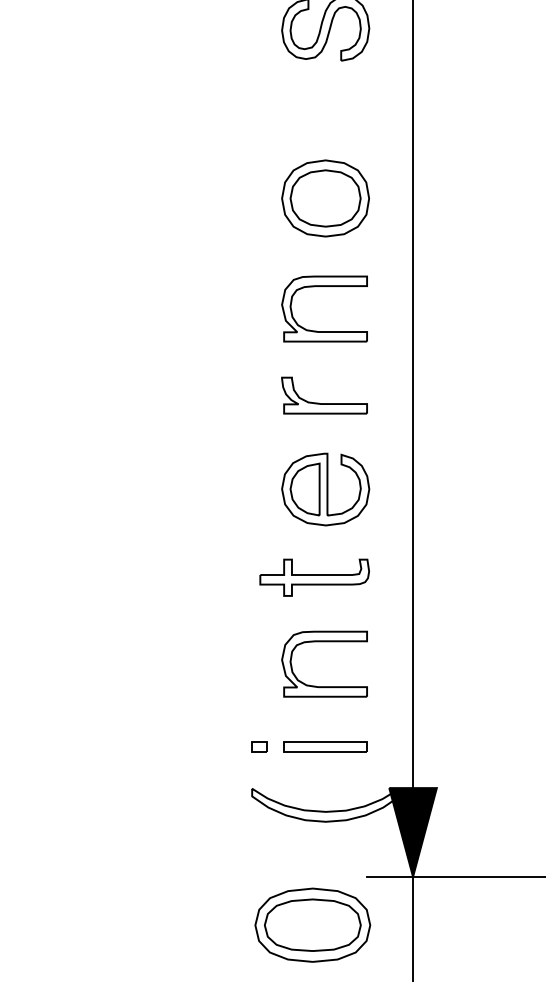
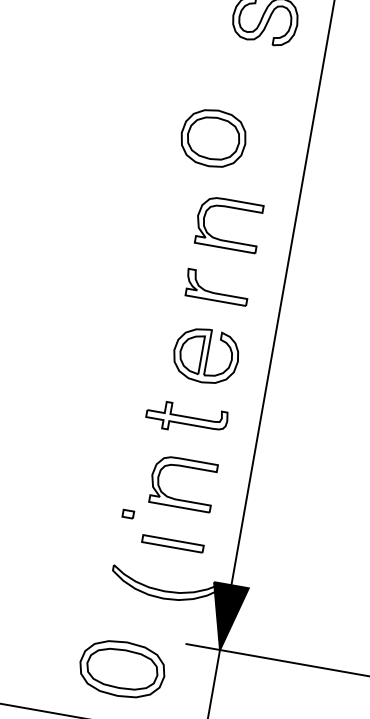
part: (325, 198) -> (213, 138), moved
part: (259, 746) -> (128, 513), moved
part: (312, 924) -> (122, 668), moved

